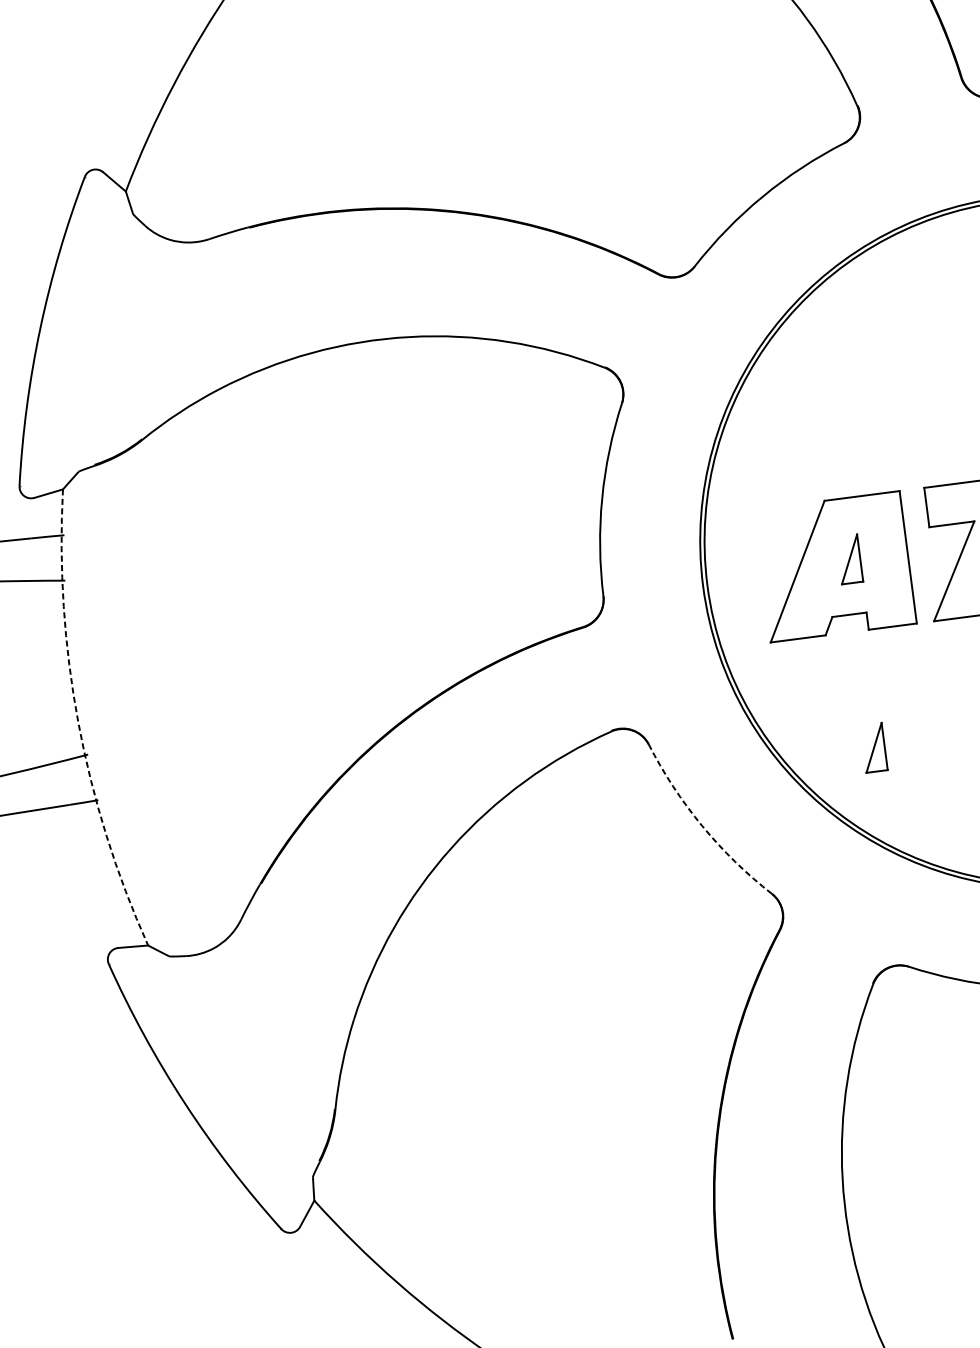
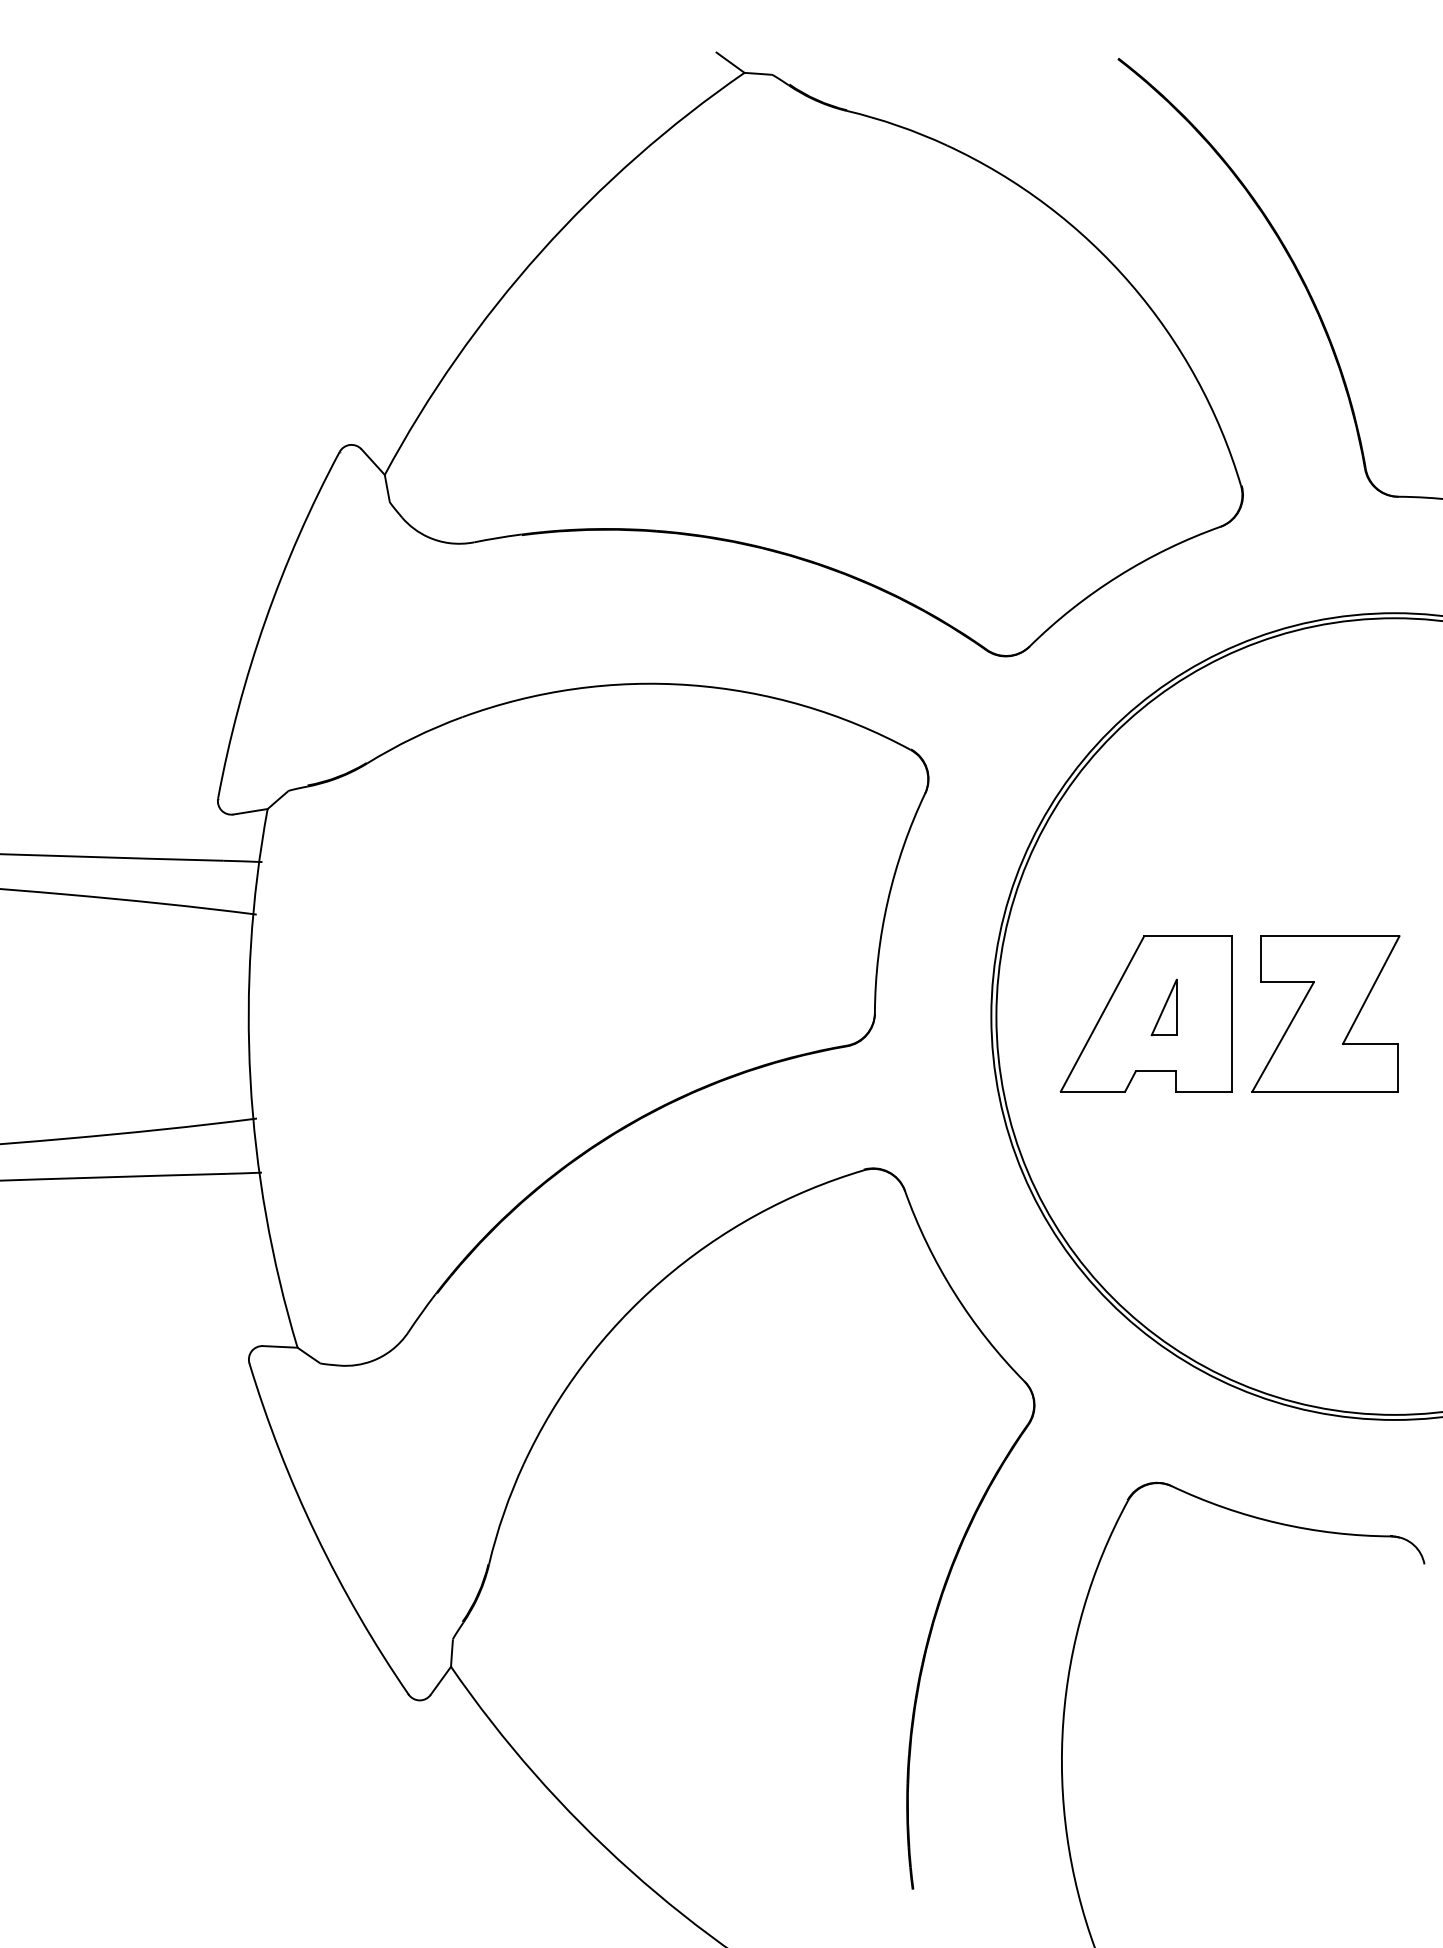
arc: (78, 722) -> (250, 1080), dashed -> solid
part: (873, 747) -> (1163, 1228), removed
arc: (702, 825) -> (954, 1292), dashed -> solid

